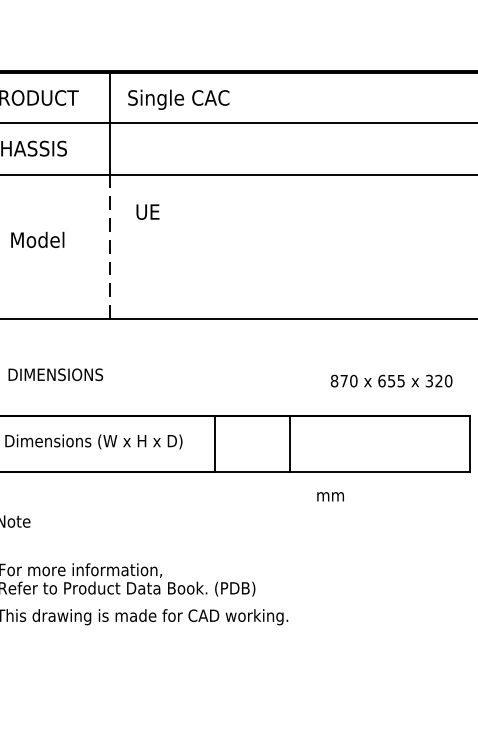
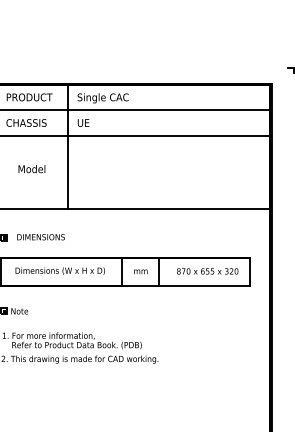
text: (147, 211) -> (83, 122), moved
line: (110, 248) -> (68, 173), dashed -> solid
text: (391, 381) -> (207, 271), moved
text: (329, 496) -> (140, 271), moved

